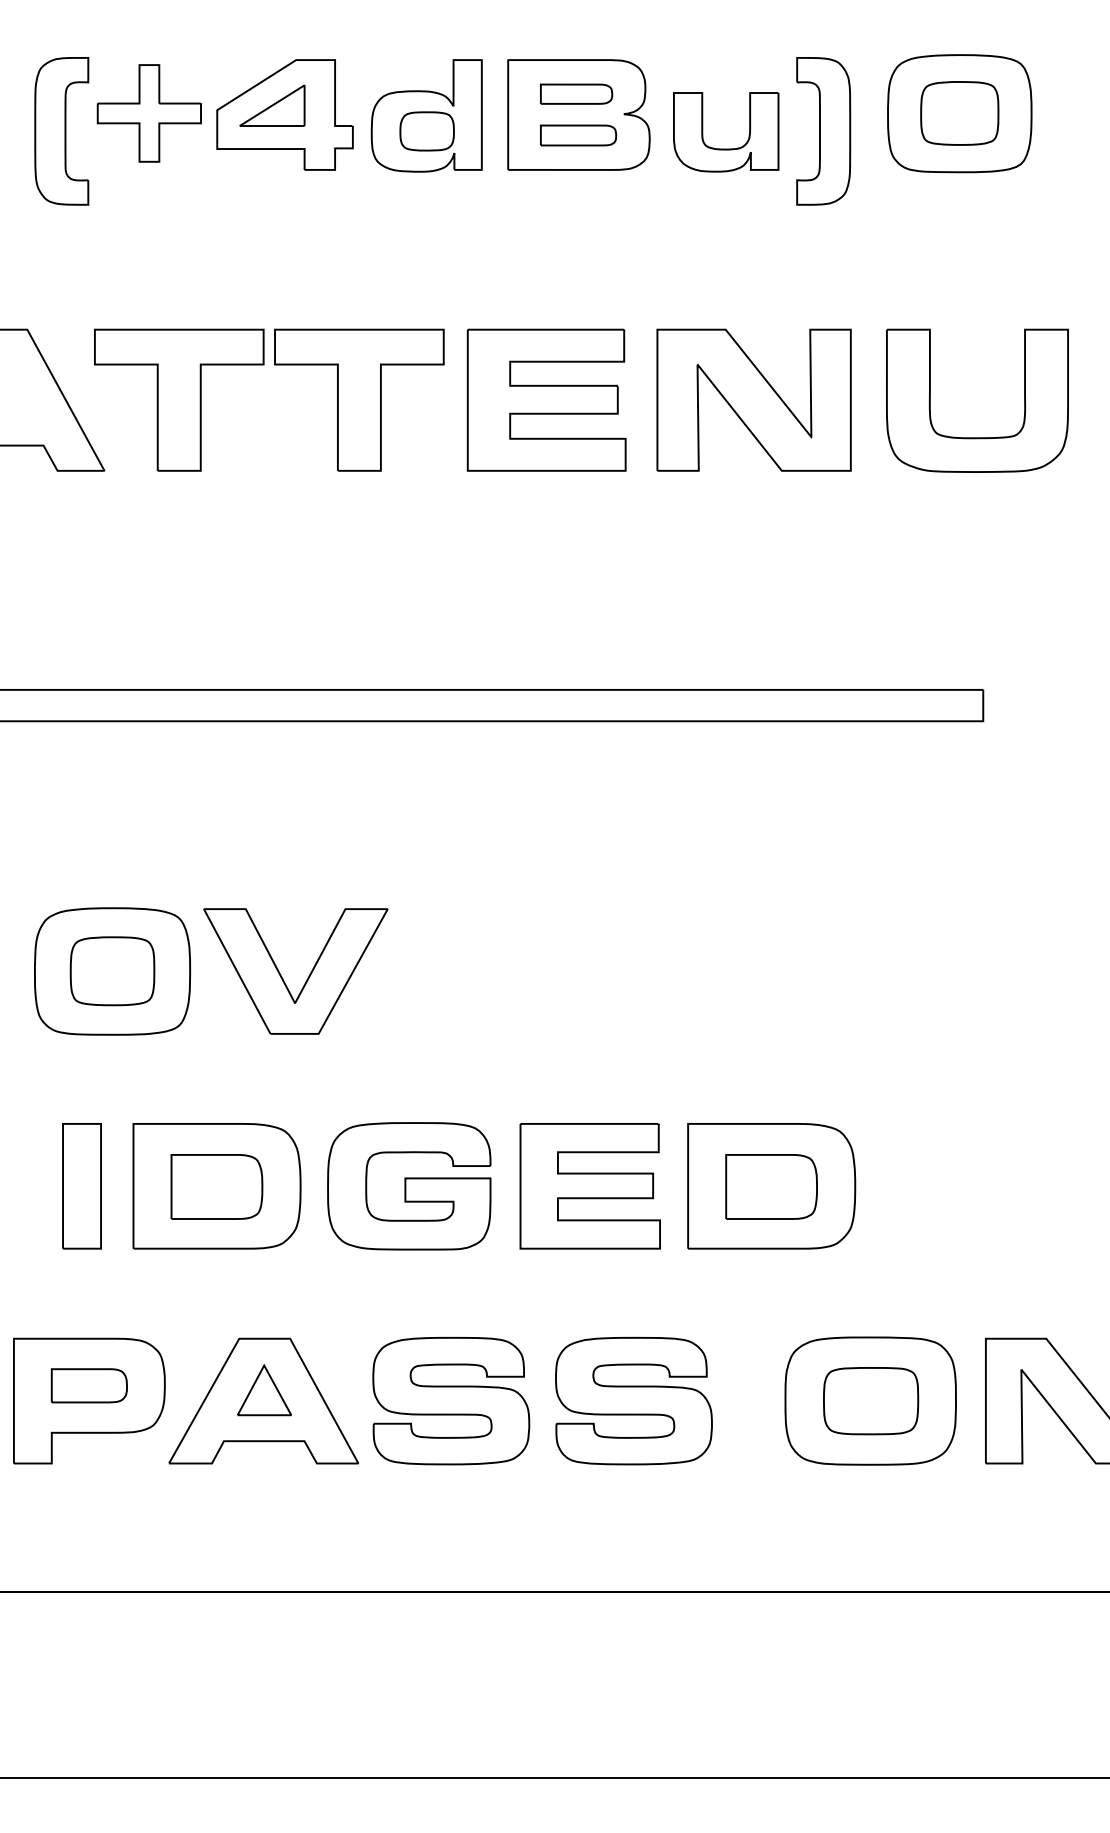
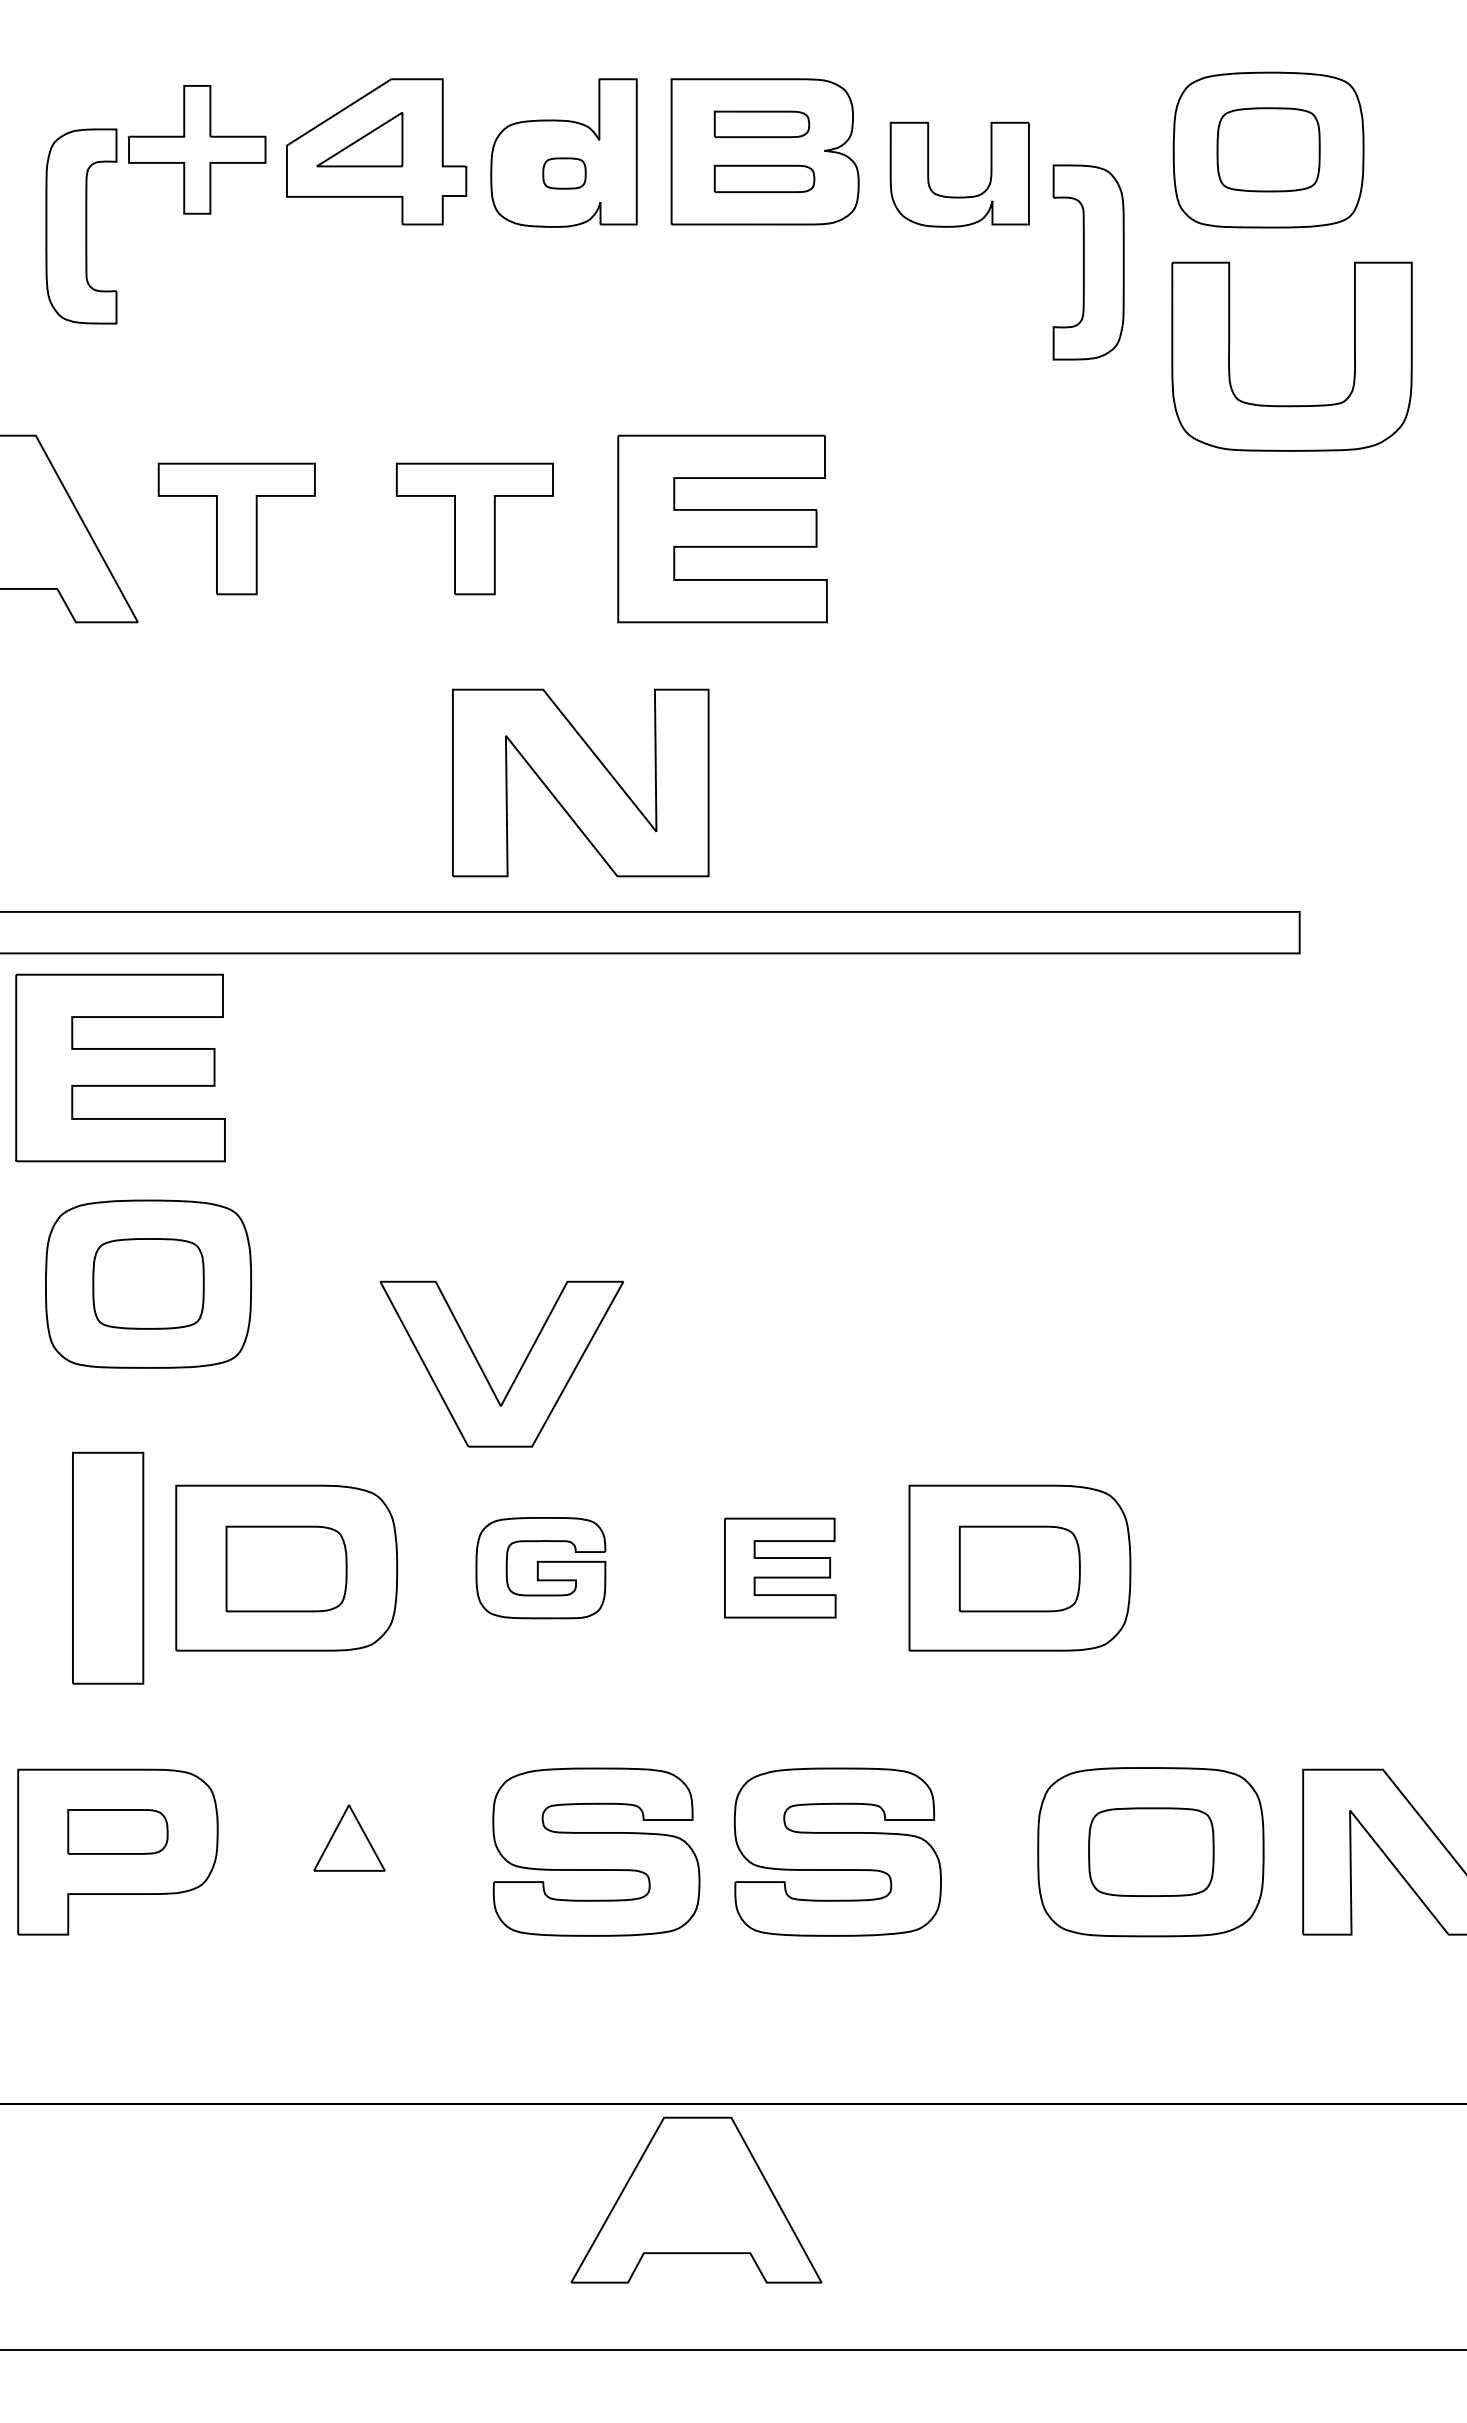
part: (61, 131) -> (81, 226), moved
part: (427, 131) -> (564, 173), size x0.6
part: (823, 131) -> (1088, 262), moved
part: (179, 399) -> (236, 528), size x0.7
part: (359, 399) -> (474, 528), size x0.7
part: (753, 399) -> (580, 782), moved
part: (977, 437) -> (1291, 405), moved
part: (91, 807) -> (120, 1067), added
part: (307, 977) -> (517, 1372), moved
part: (82, 1185) -> (108, 1567), size x1.4
part: (409, 1185) -> (540, 1567), size x0.6
part: (590, 1185) -> (780, 1567), size x0.6
part: (263, 1400) -> (696, 2199), moved

